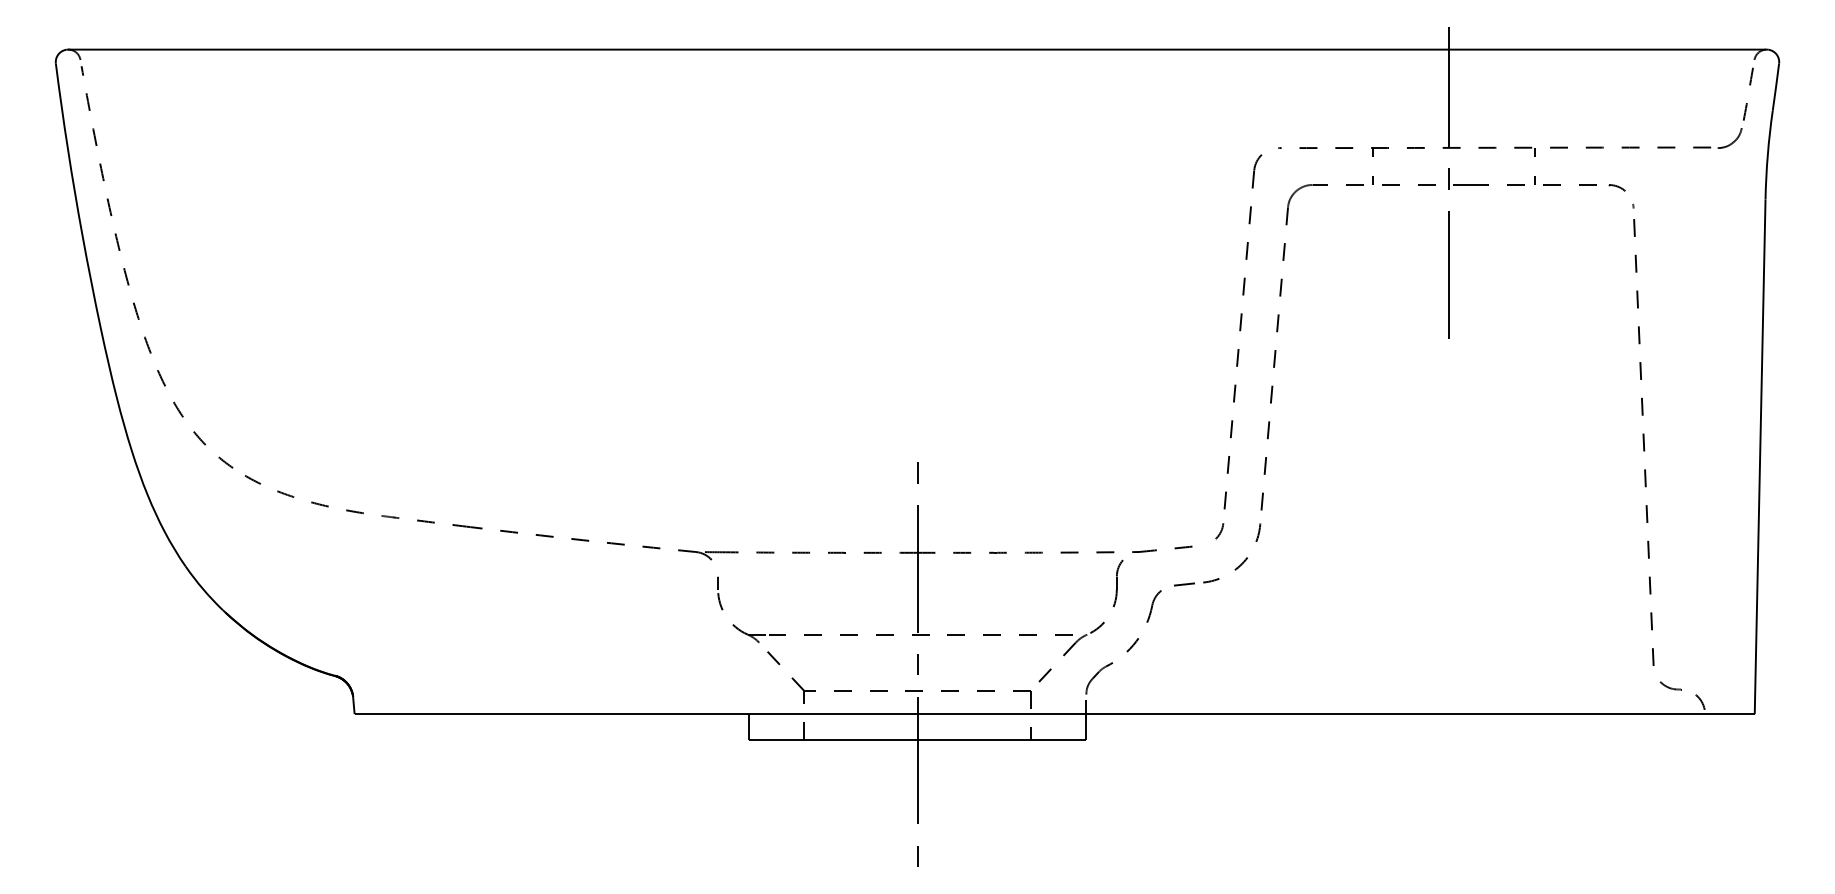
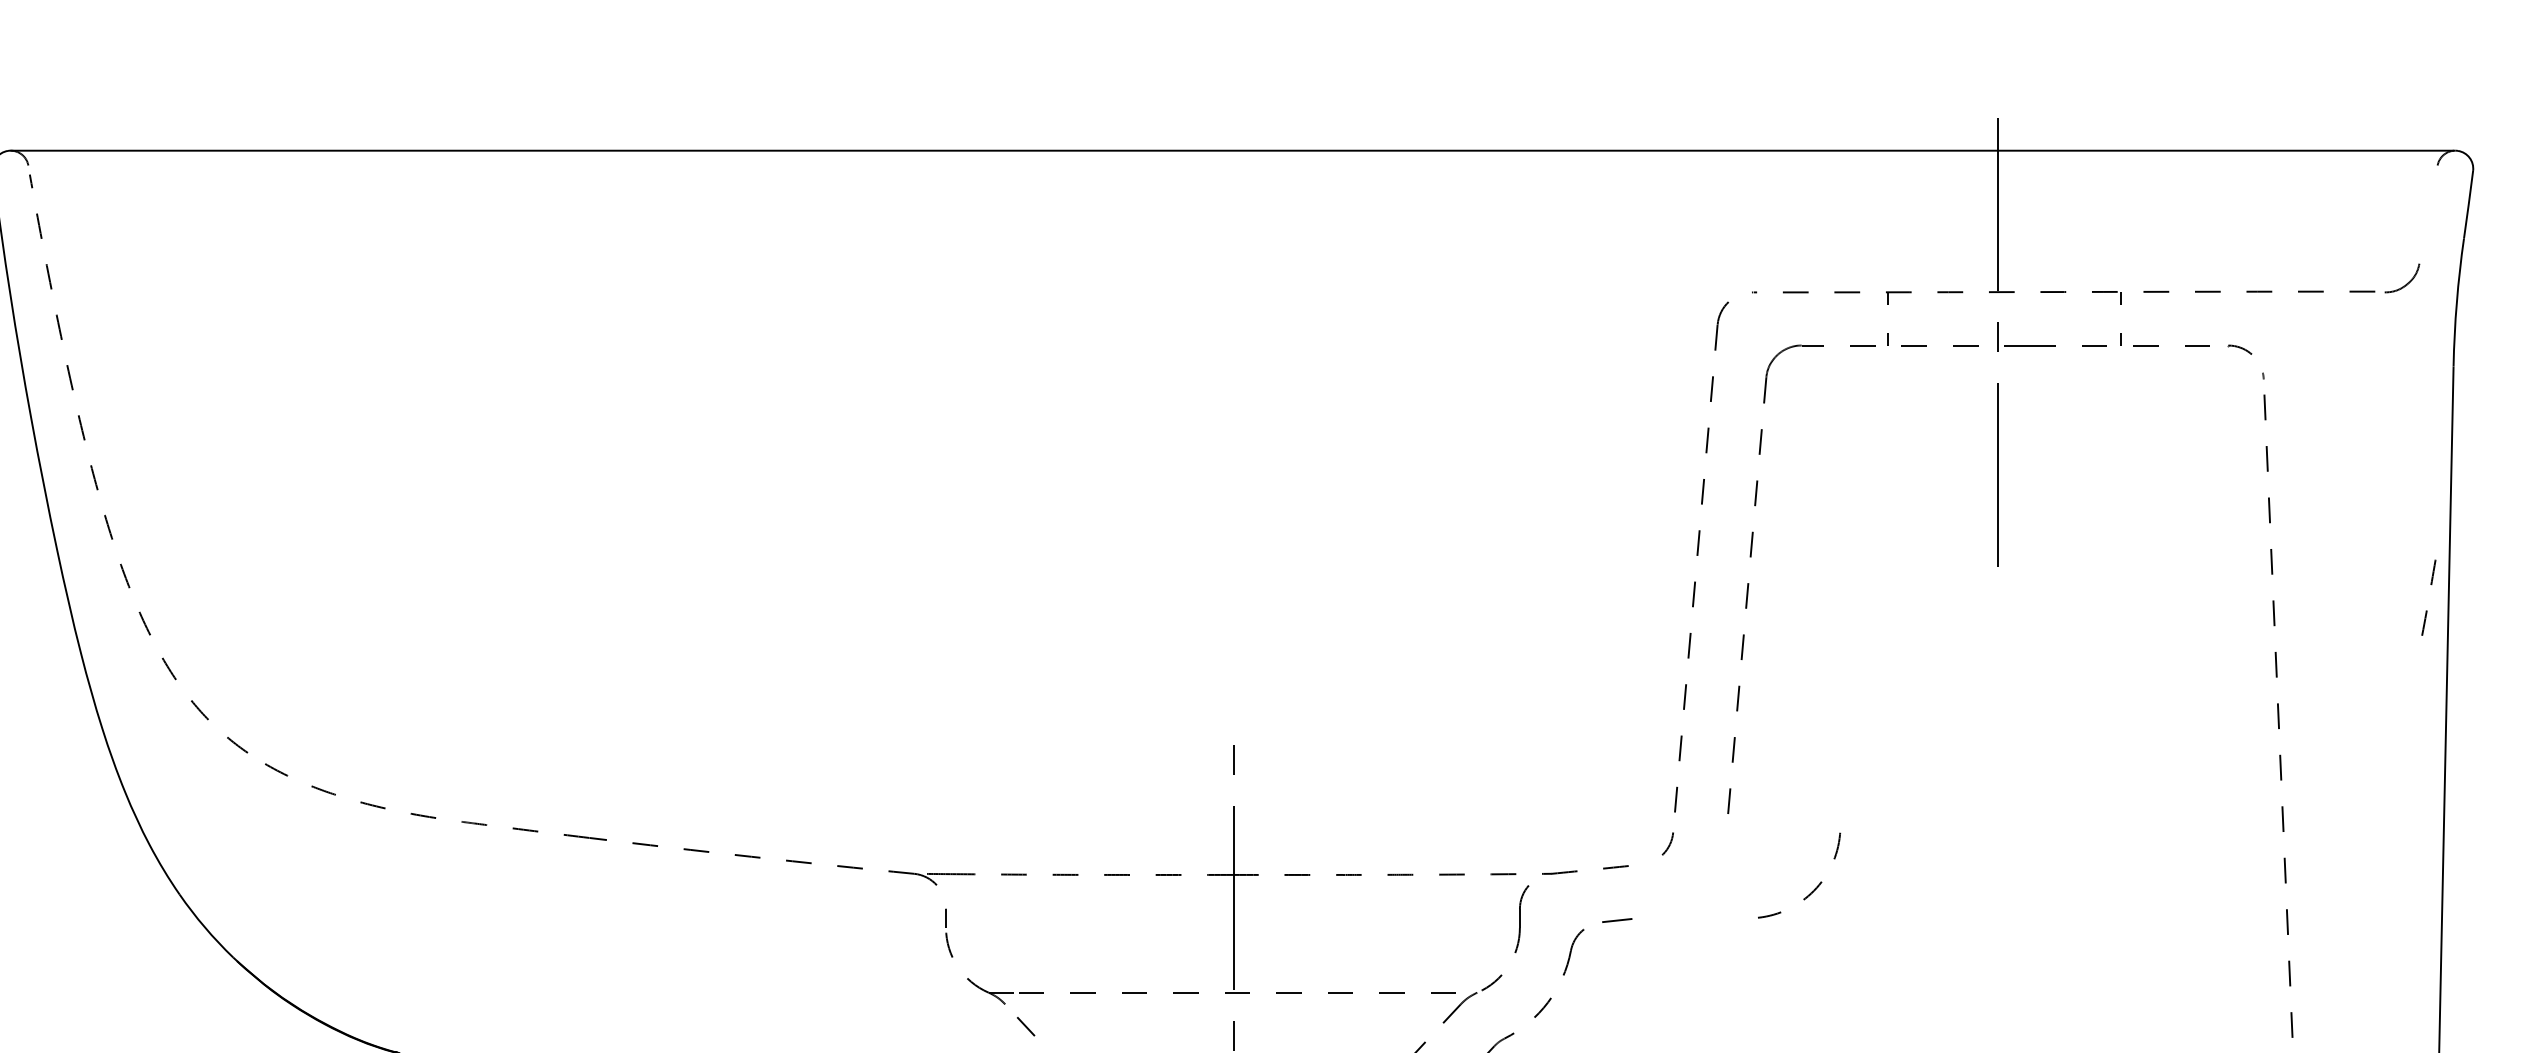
part: (1749, 85) -> (2430, 585), moved
part: (1243, 560) -> (1815, 886), moved

